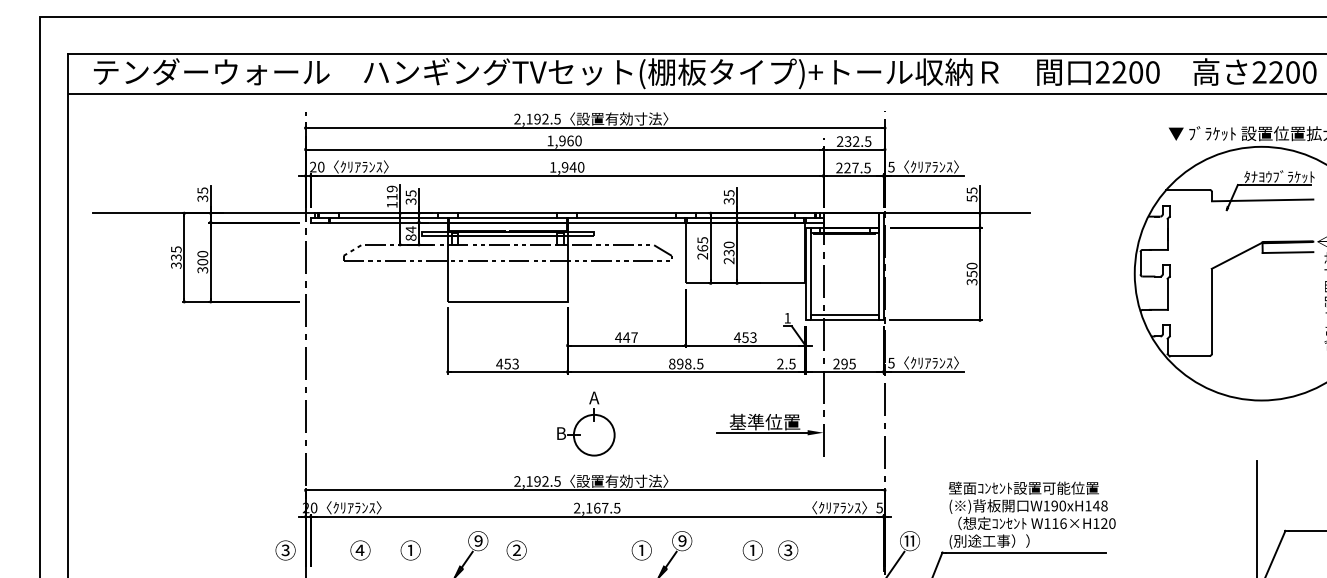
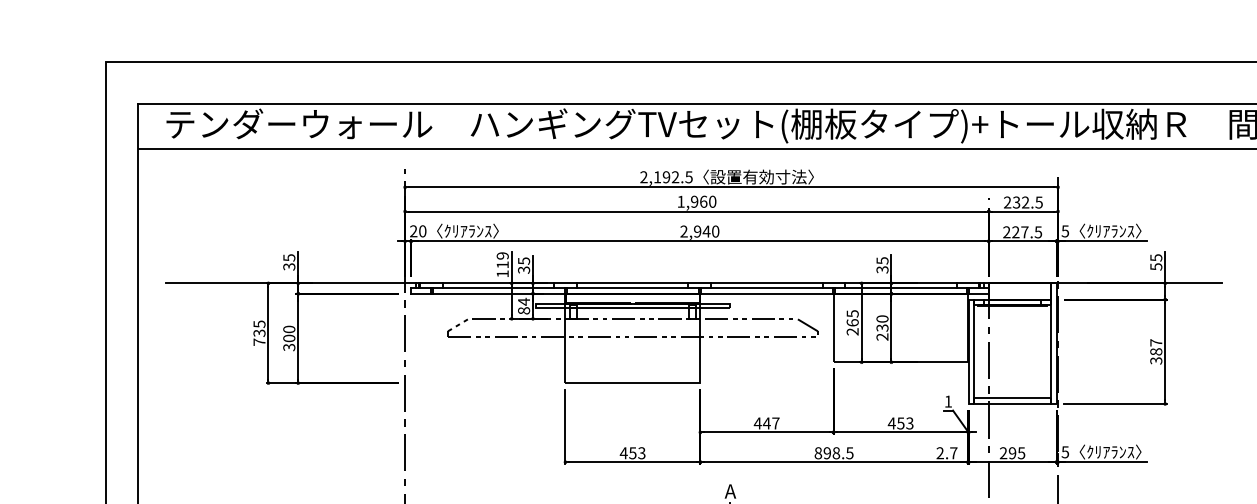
text: (552, 167) -> (683, 231), 1,940 -> 2,940
text: (176, 265) -> (259, 342), 335 -> 735
text: (971, 269) -> (1155, 346), 350 -> 387
text: (792, 363) -> (953, 452), 2.5 -> 2.7

